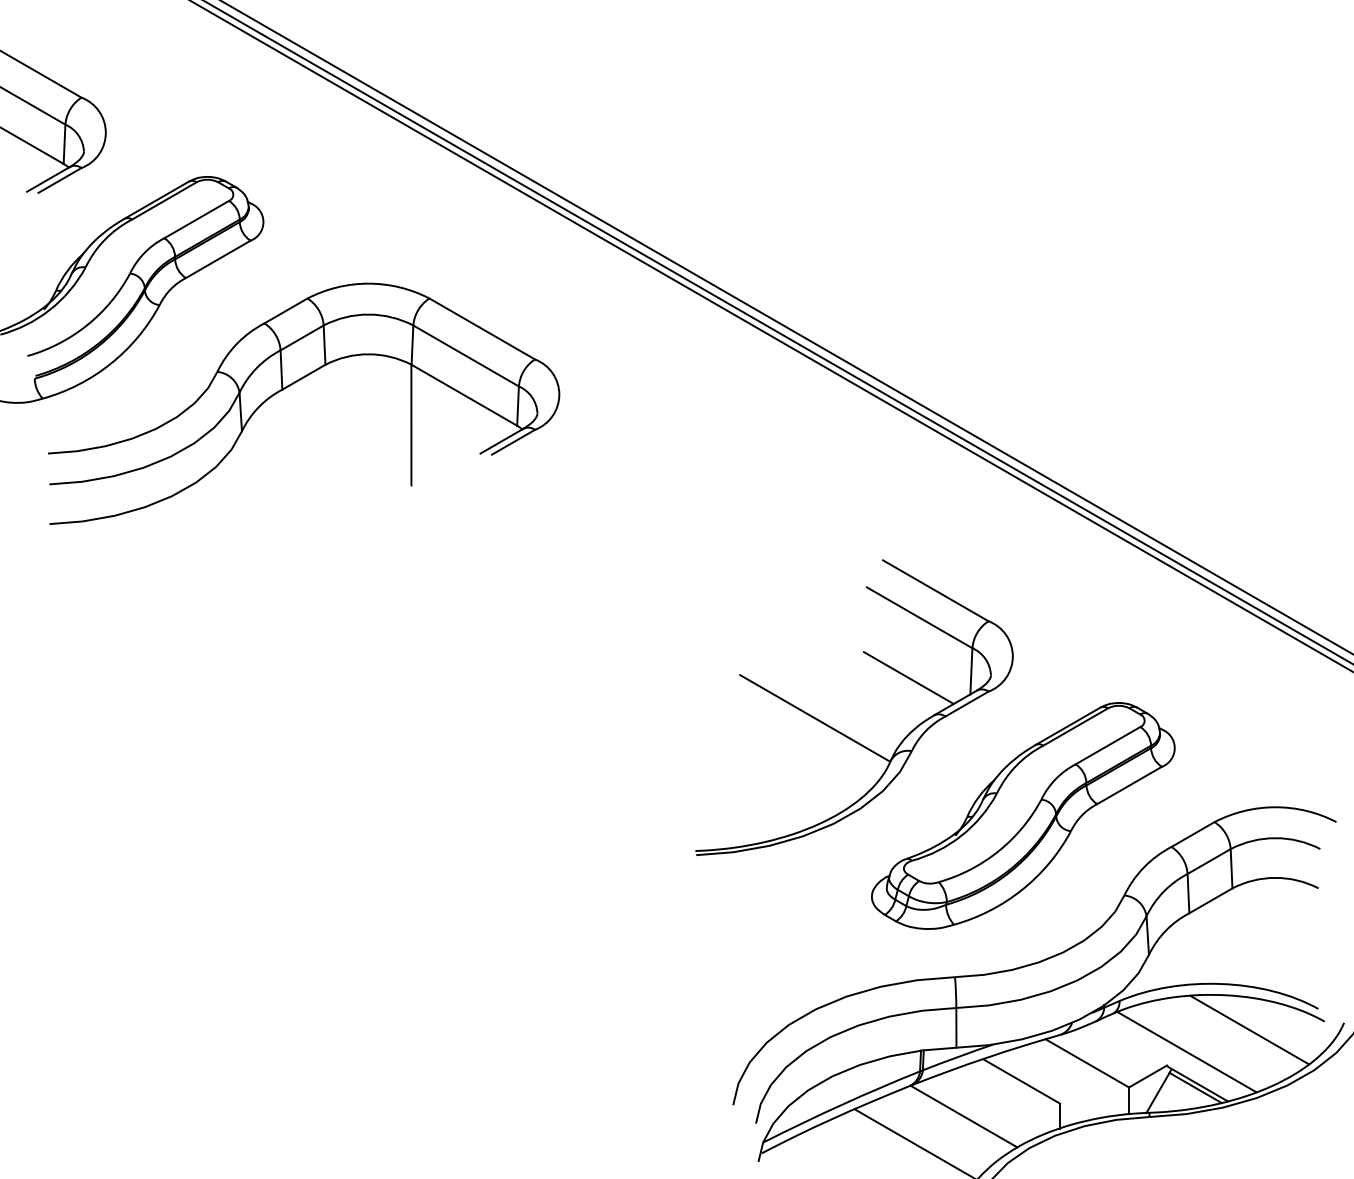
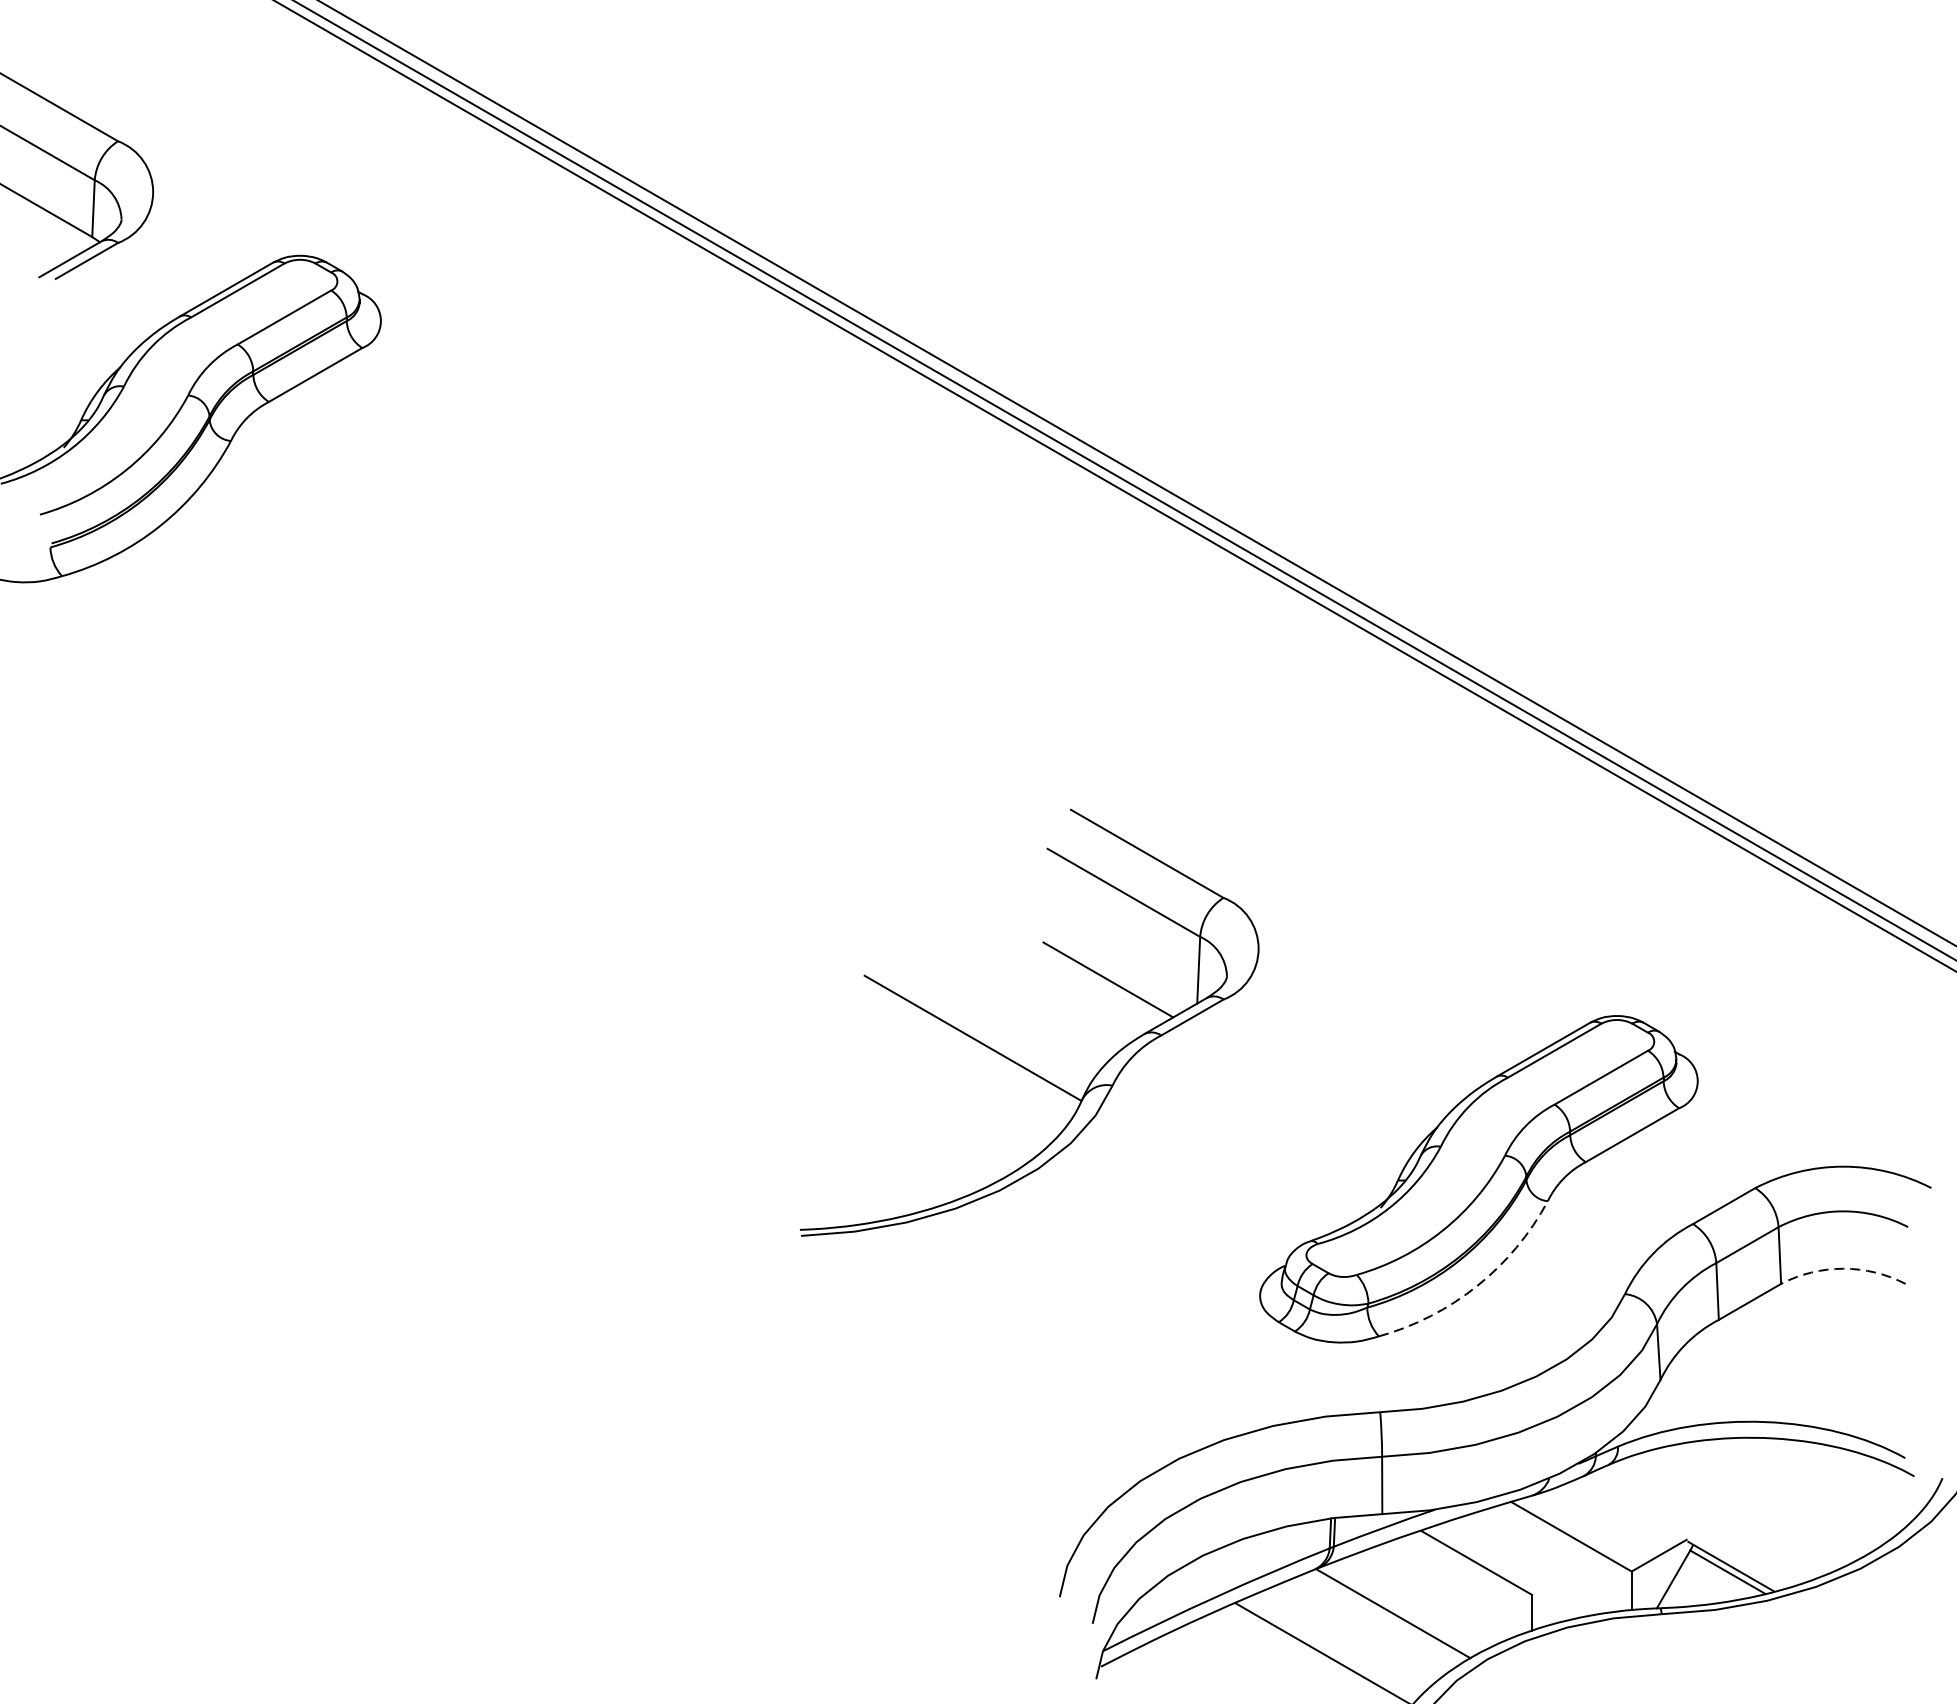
part: (295, 383) -> (427, 554), removed
part: (838, 730) -> (1006, 1055), moved
arc: (1275, 877) -> (1843, 1268), solid -> dashed
arc: (1022, 889) -> (1477, 1285), solid -> dashed
line: (1249, 1029) -> (1805, 1487), removed
line: (1186, 1051) -> (1714, 1519), removed

